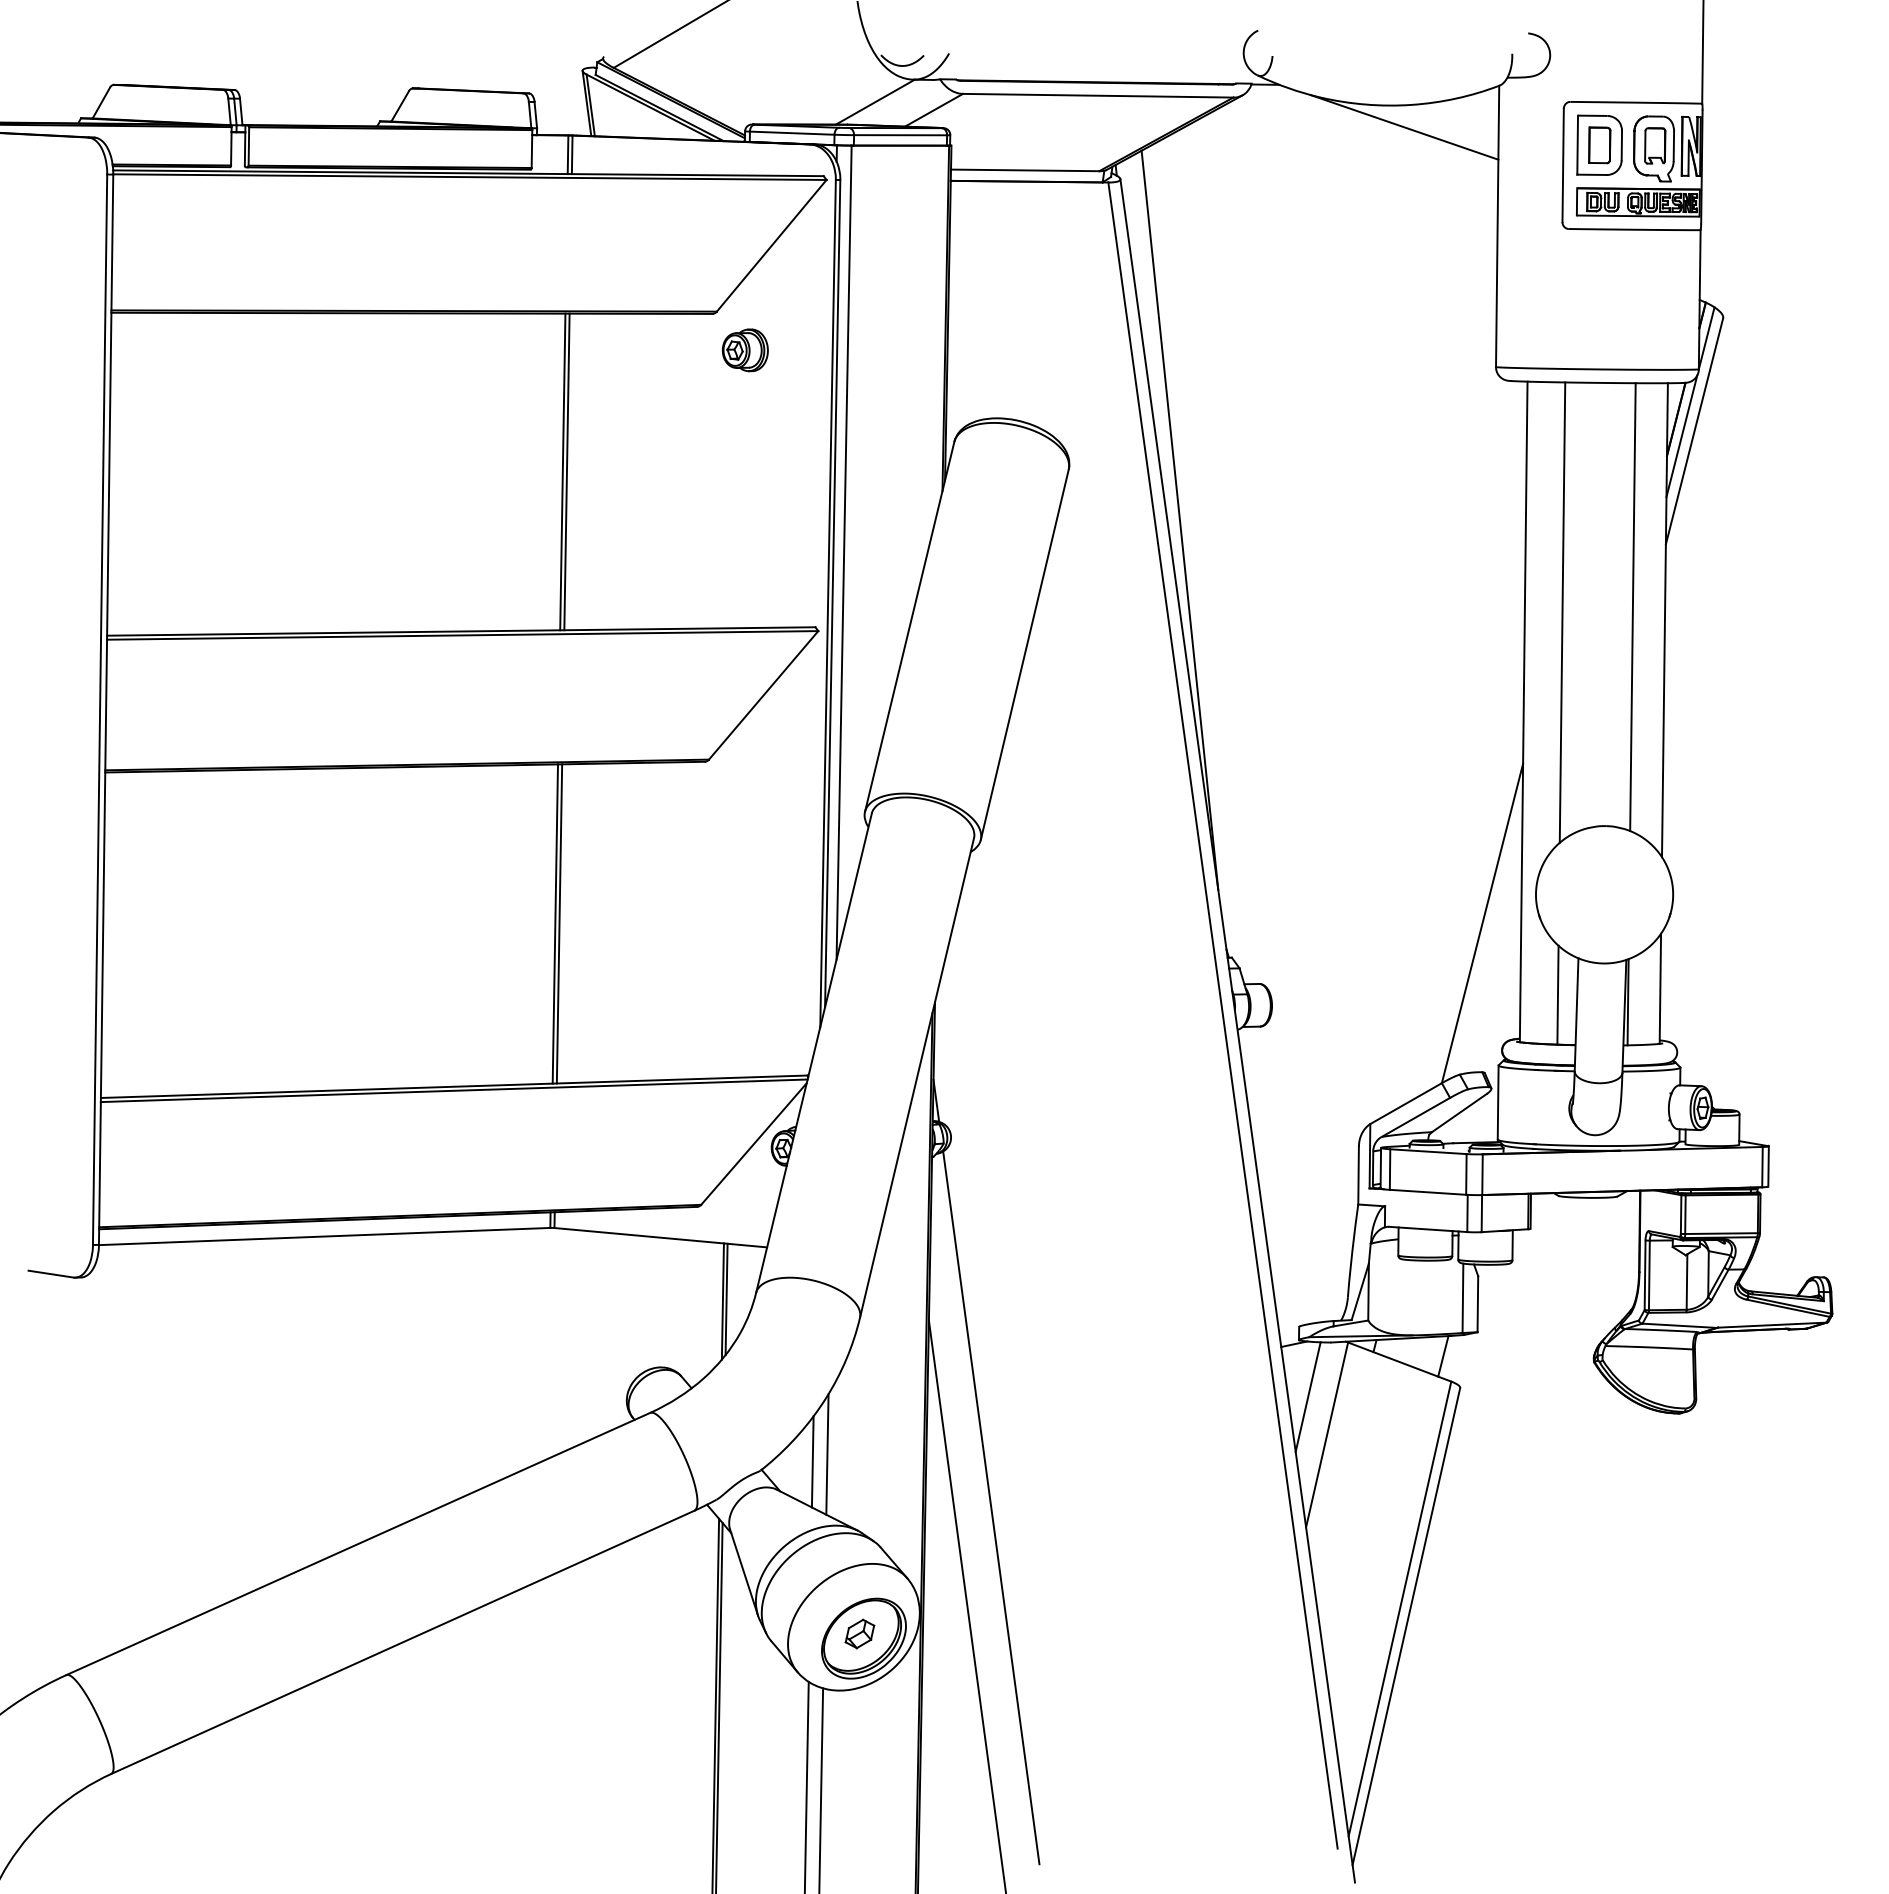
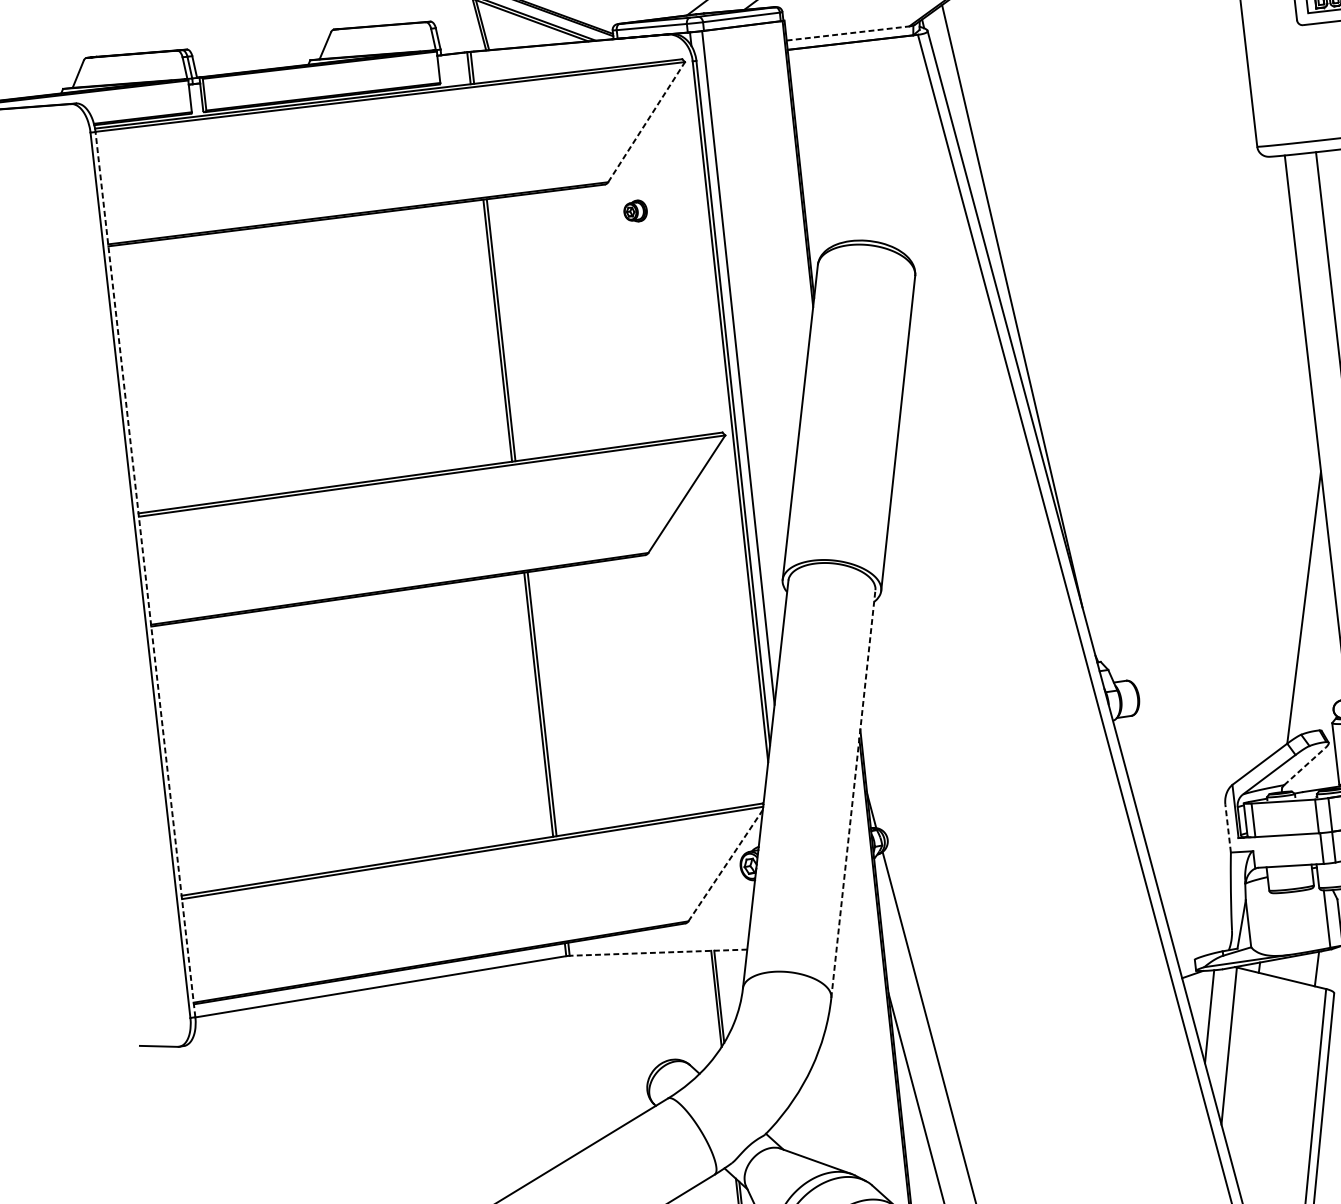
line: (1025, 170) -> (848, 33), solid -> dashed
line: (771, 245) -> (646, 121), solid -> dashed
part: (744, 350) -> (635, 211), size x0.6
line: (106, 709) -> (145, 574), solid -> dashed
line: (917, 1077) -> (853, 793), solid -> dashed
line: (1459, 1112) -> (1304, 766), solid -> dashed
line: (754, 1143) -> (726, 865), solid -> dashed
line: (1358, 1175) -> (1228, 828), solid -> dashed
line: (660, 1237) -> (658, 952), solid -> dashed
line: (827, 1454) -> (818, 1114), removed
line: (812, 1461) -> (807, 1121), removed

